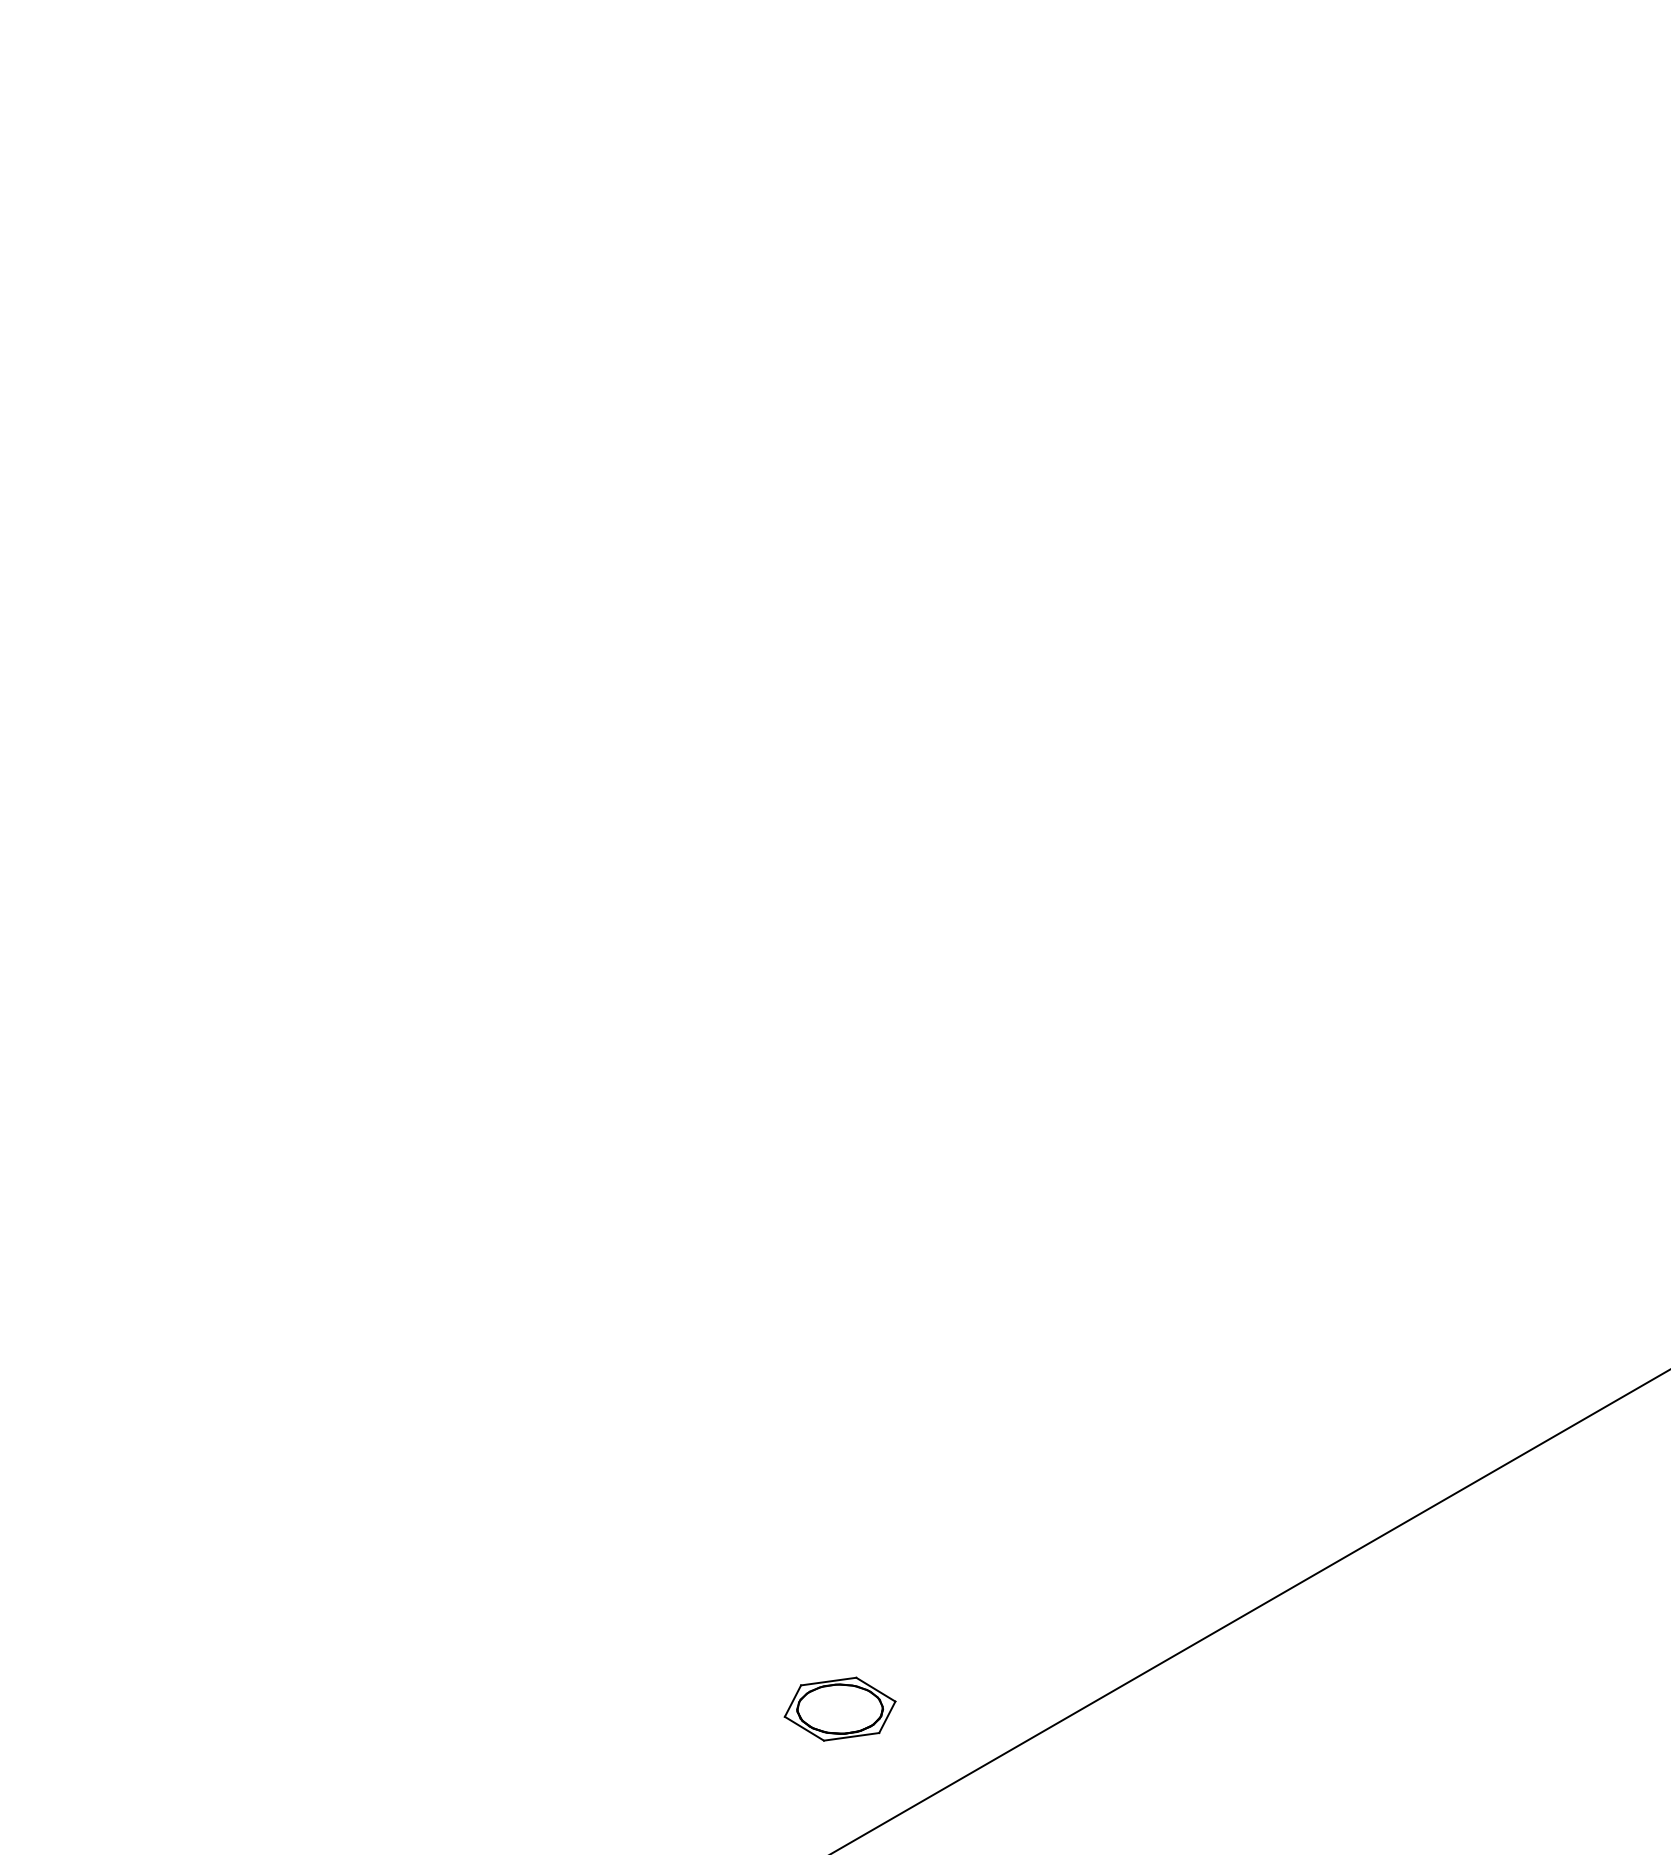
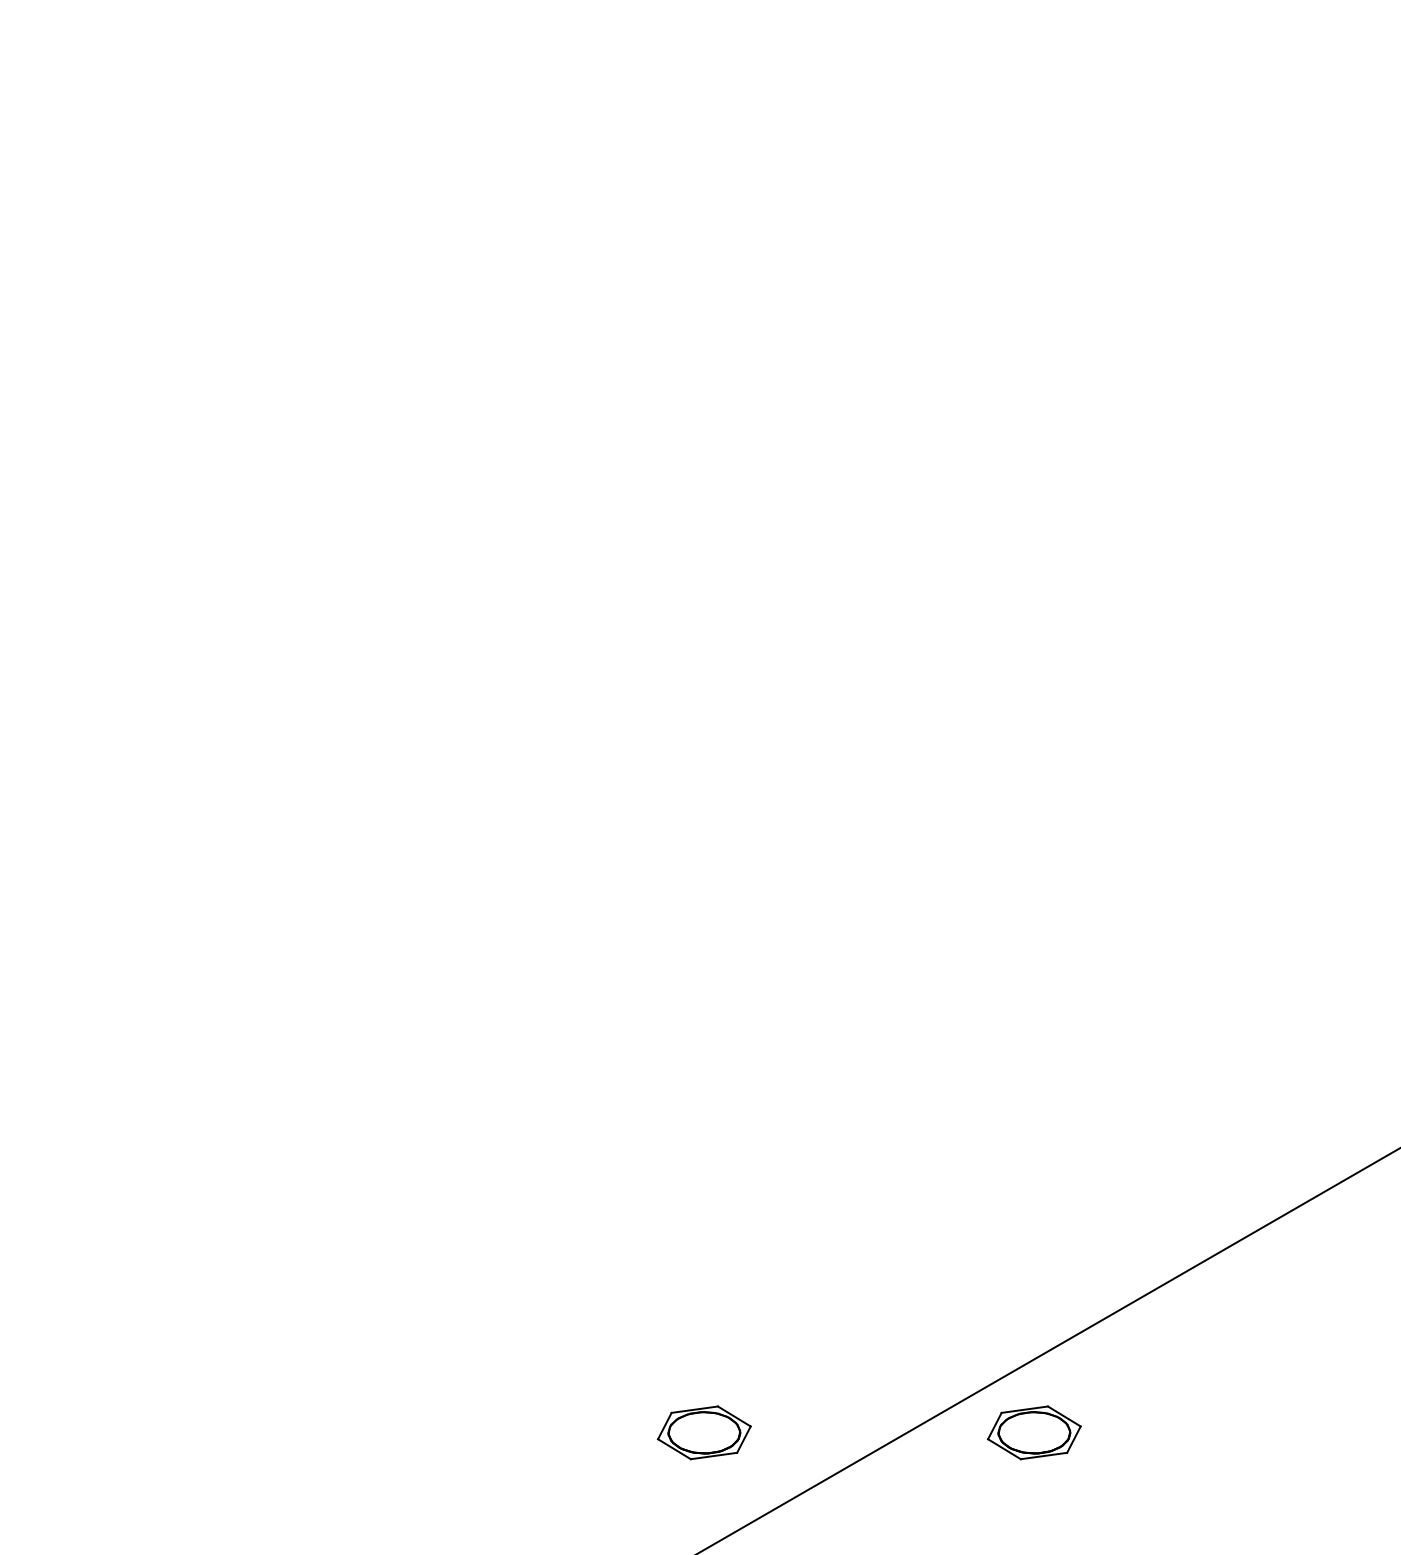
part: (1232, 1708) -> (1033, 1432), added

